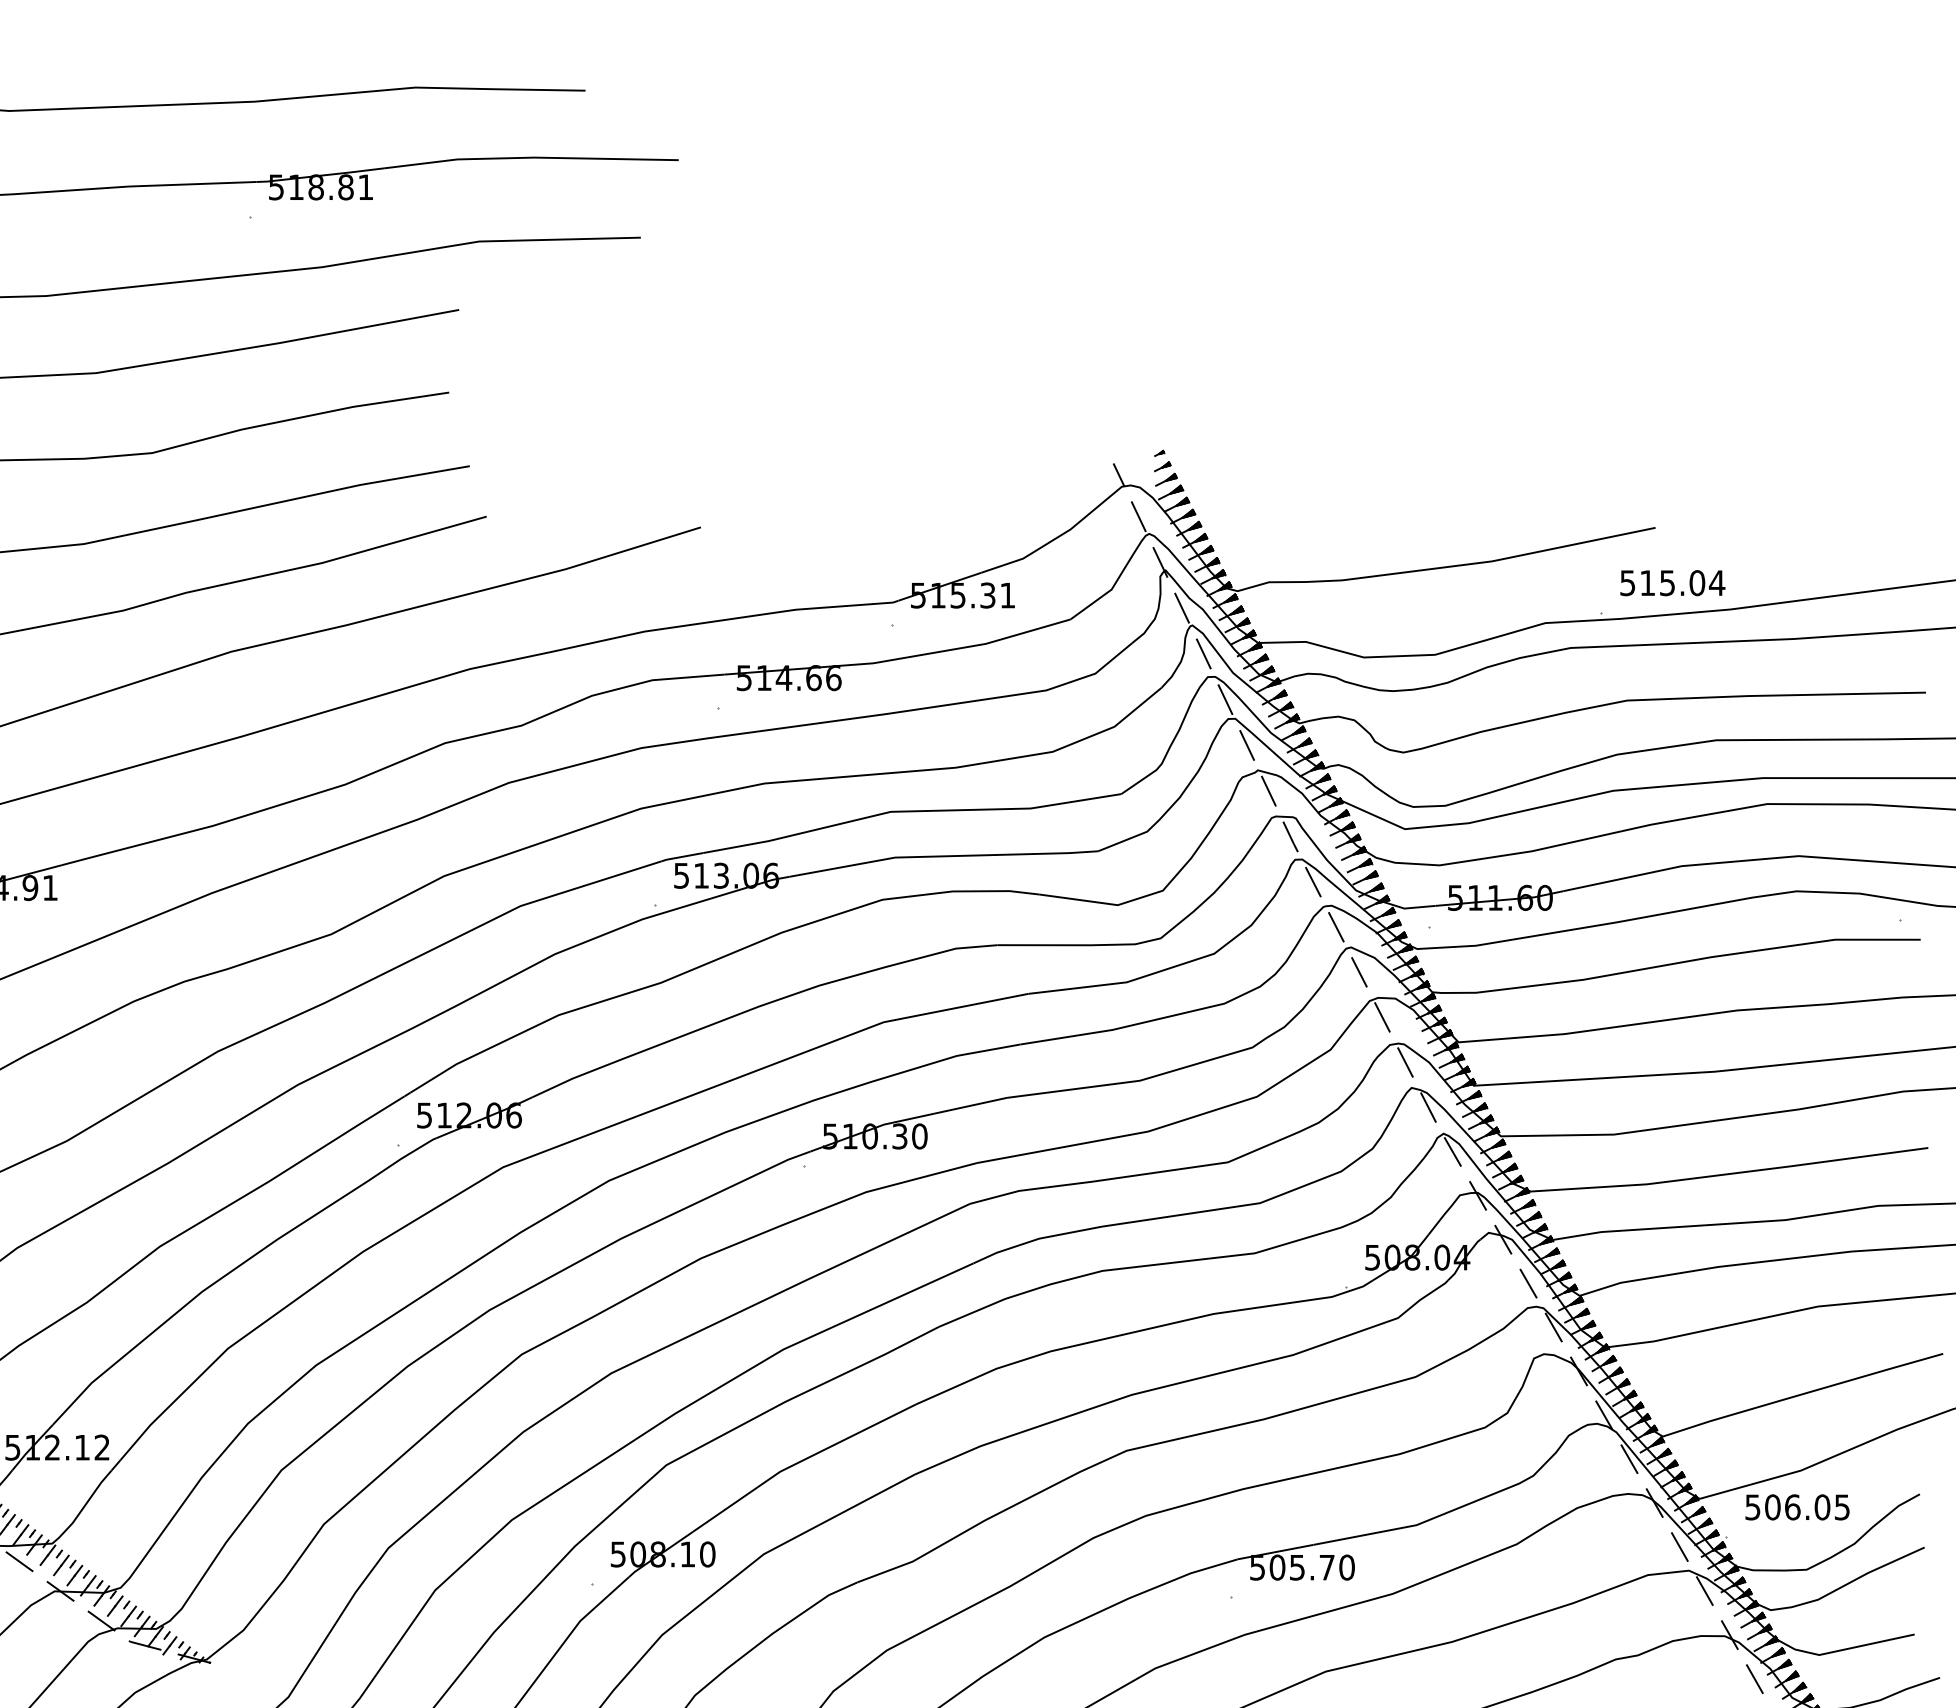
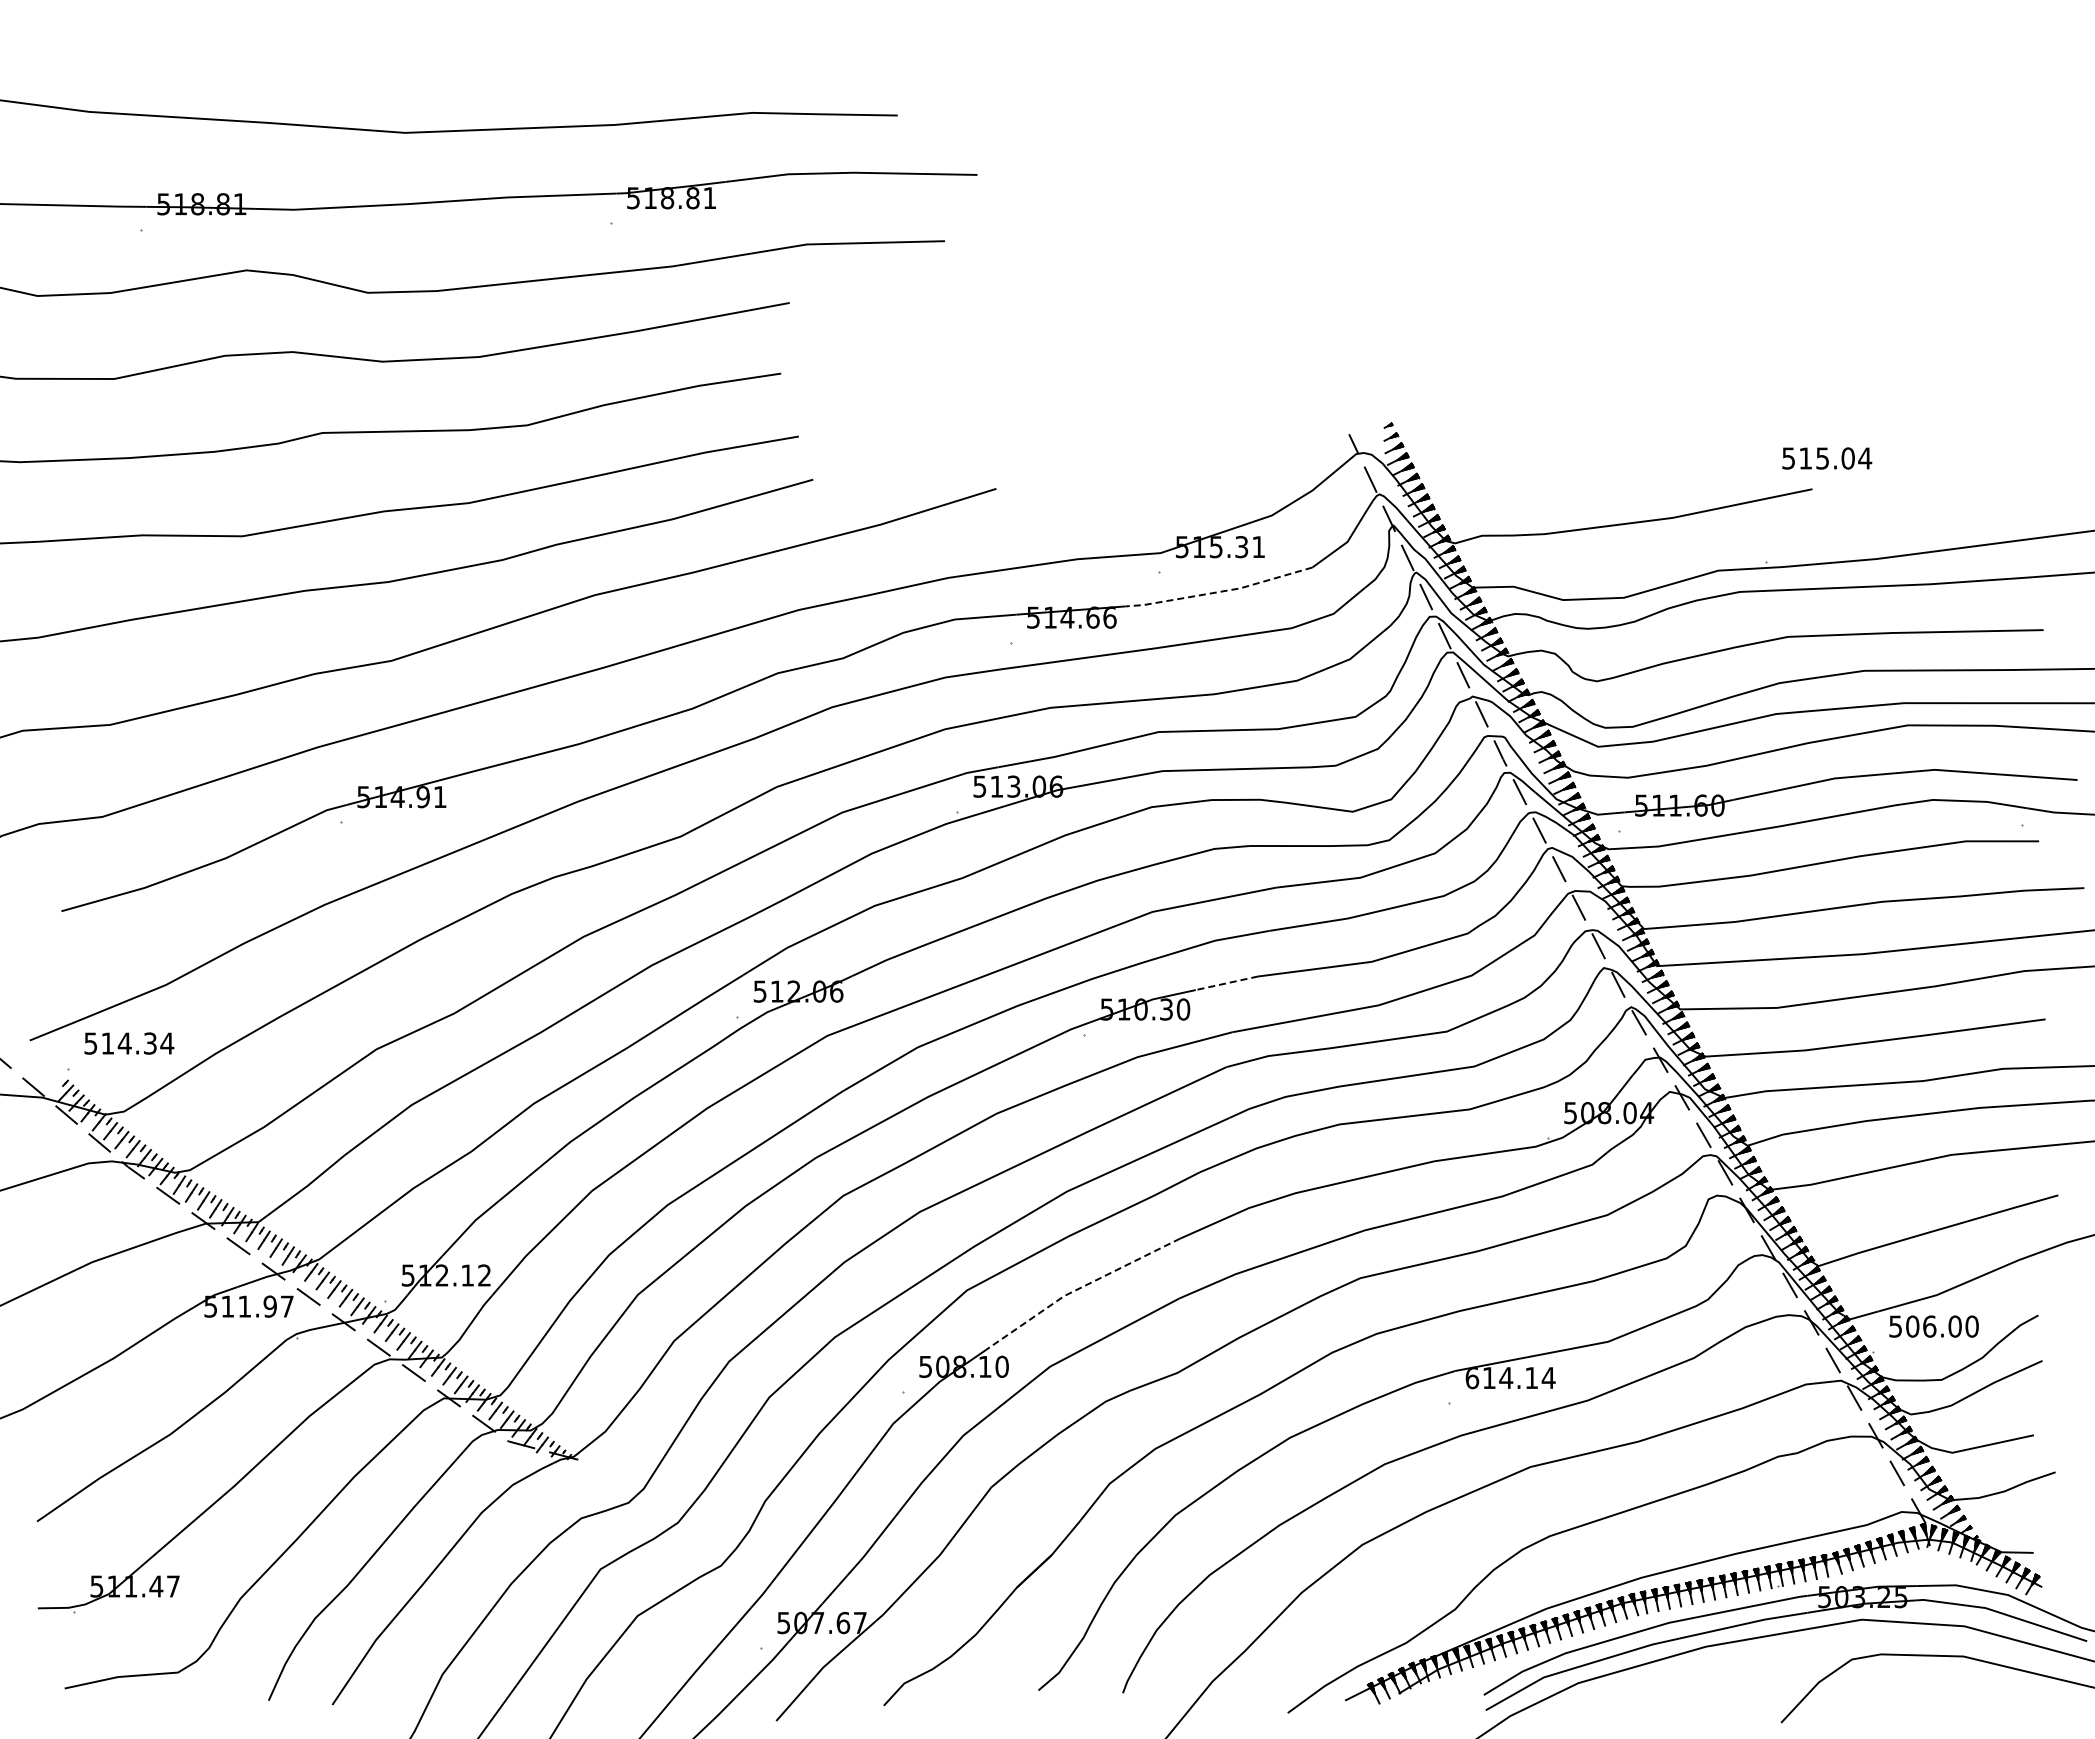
text: (1673, 583) -> (1827, 458), moved
line: (961, 648) -> (1219, 592), solid -> dashed
line: (970, 1106) -> (1226, 983), solid -> dashed
line: (800, 1461) -> (1081, 1287), solid -> dashed
text: (1841, 1507) -> (1971, 1326), 506.05 -> 506.00
text: (1302, 1568) -> (1510, 1378), 505.70 -> 614.14

